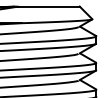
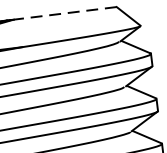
line: (48, 6) -> (64, 13), solid -> dashed

